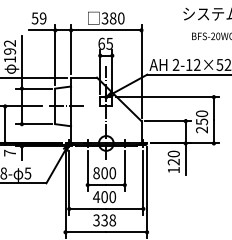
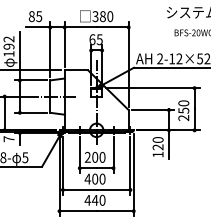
text: (38, 18) -> (34, 16), 59 -> 85
text: (96, 173) -> (87, 157), 800 -> 200
text: (104, 220) -> (95, 200), 338 -> 440

